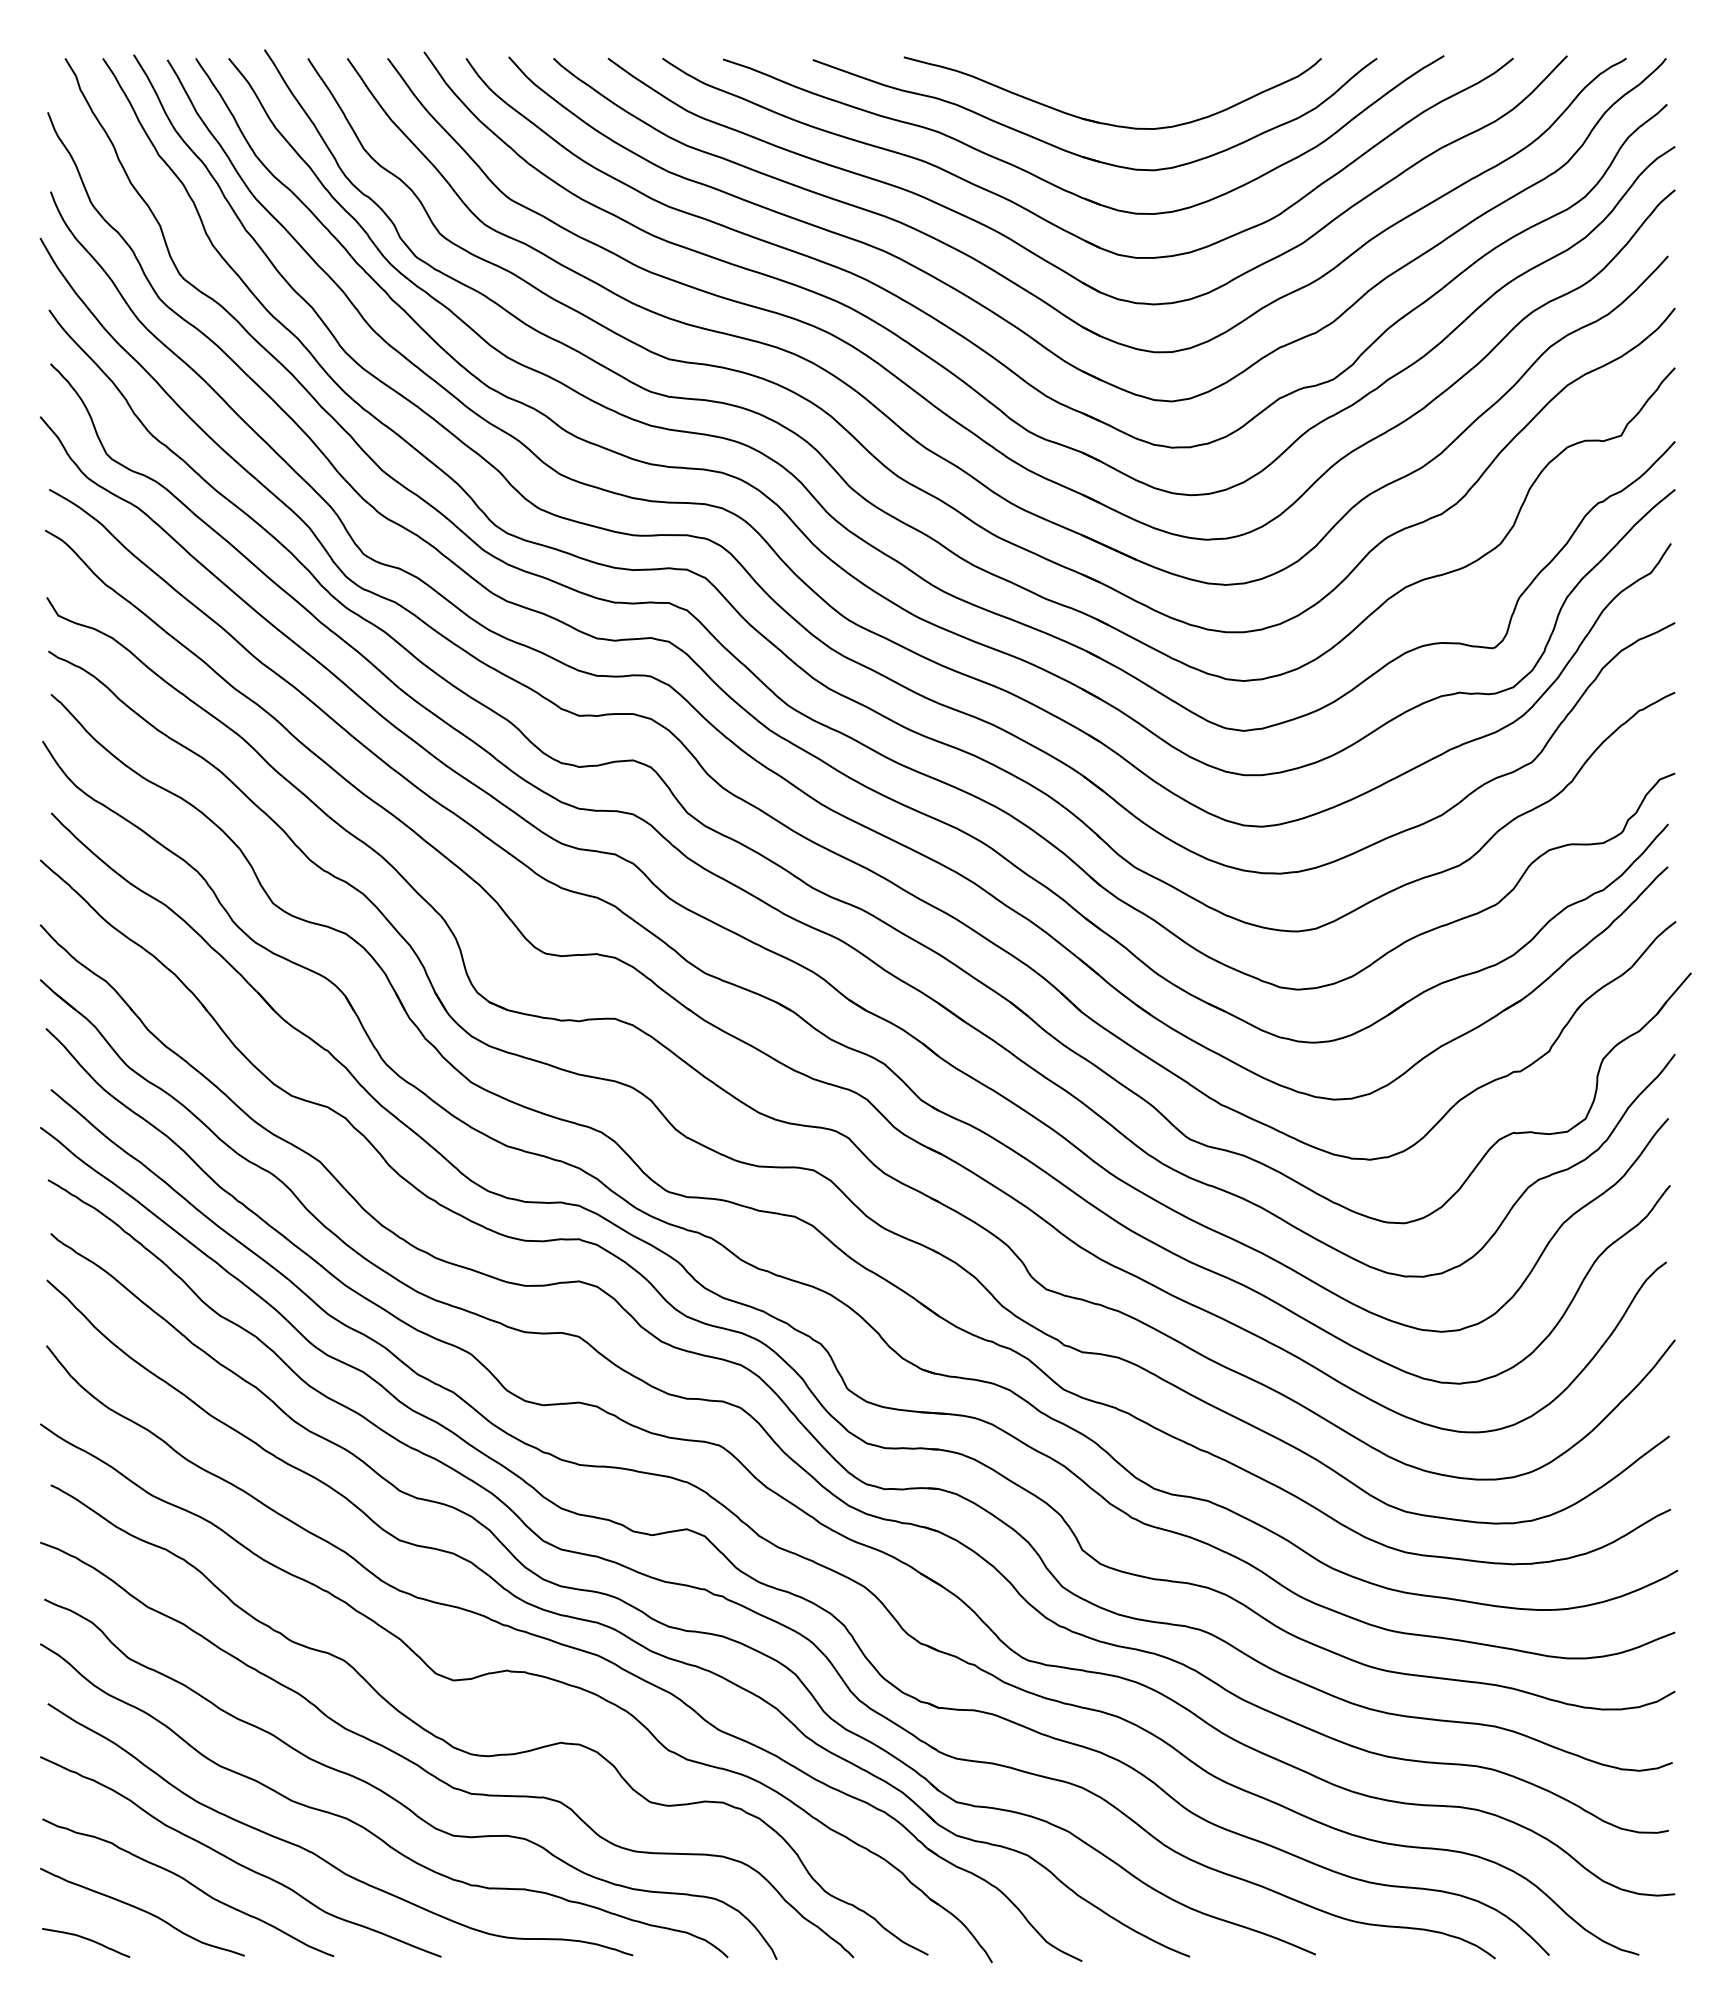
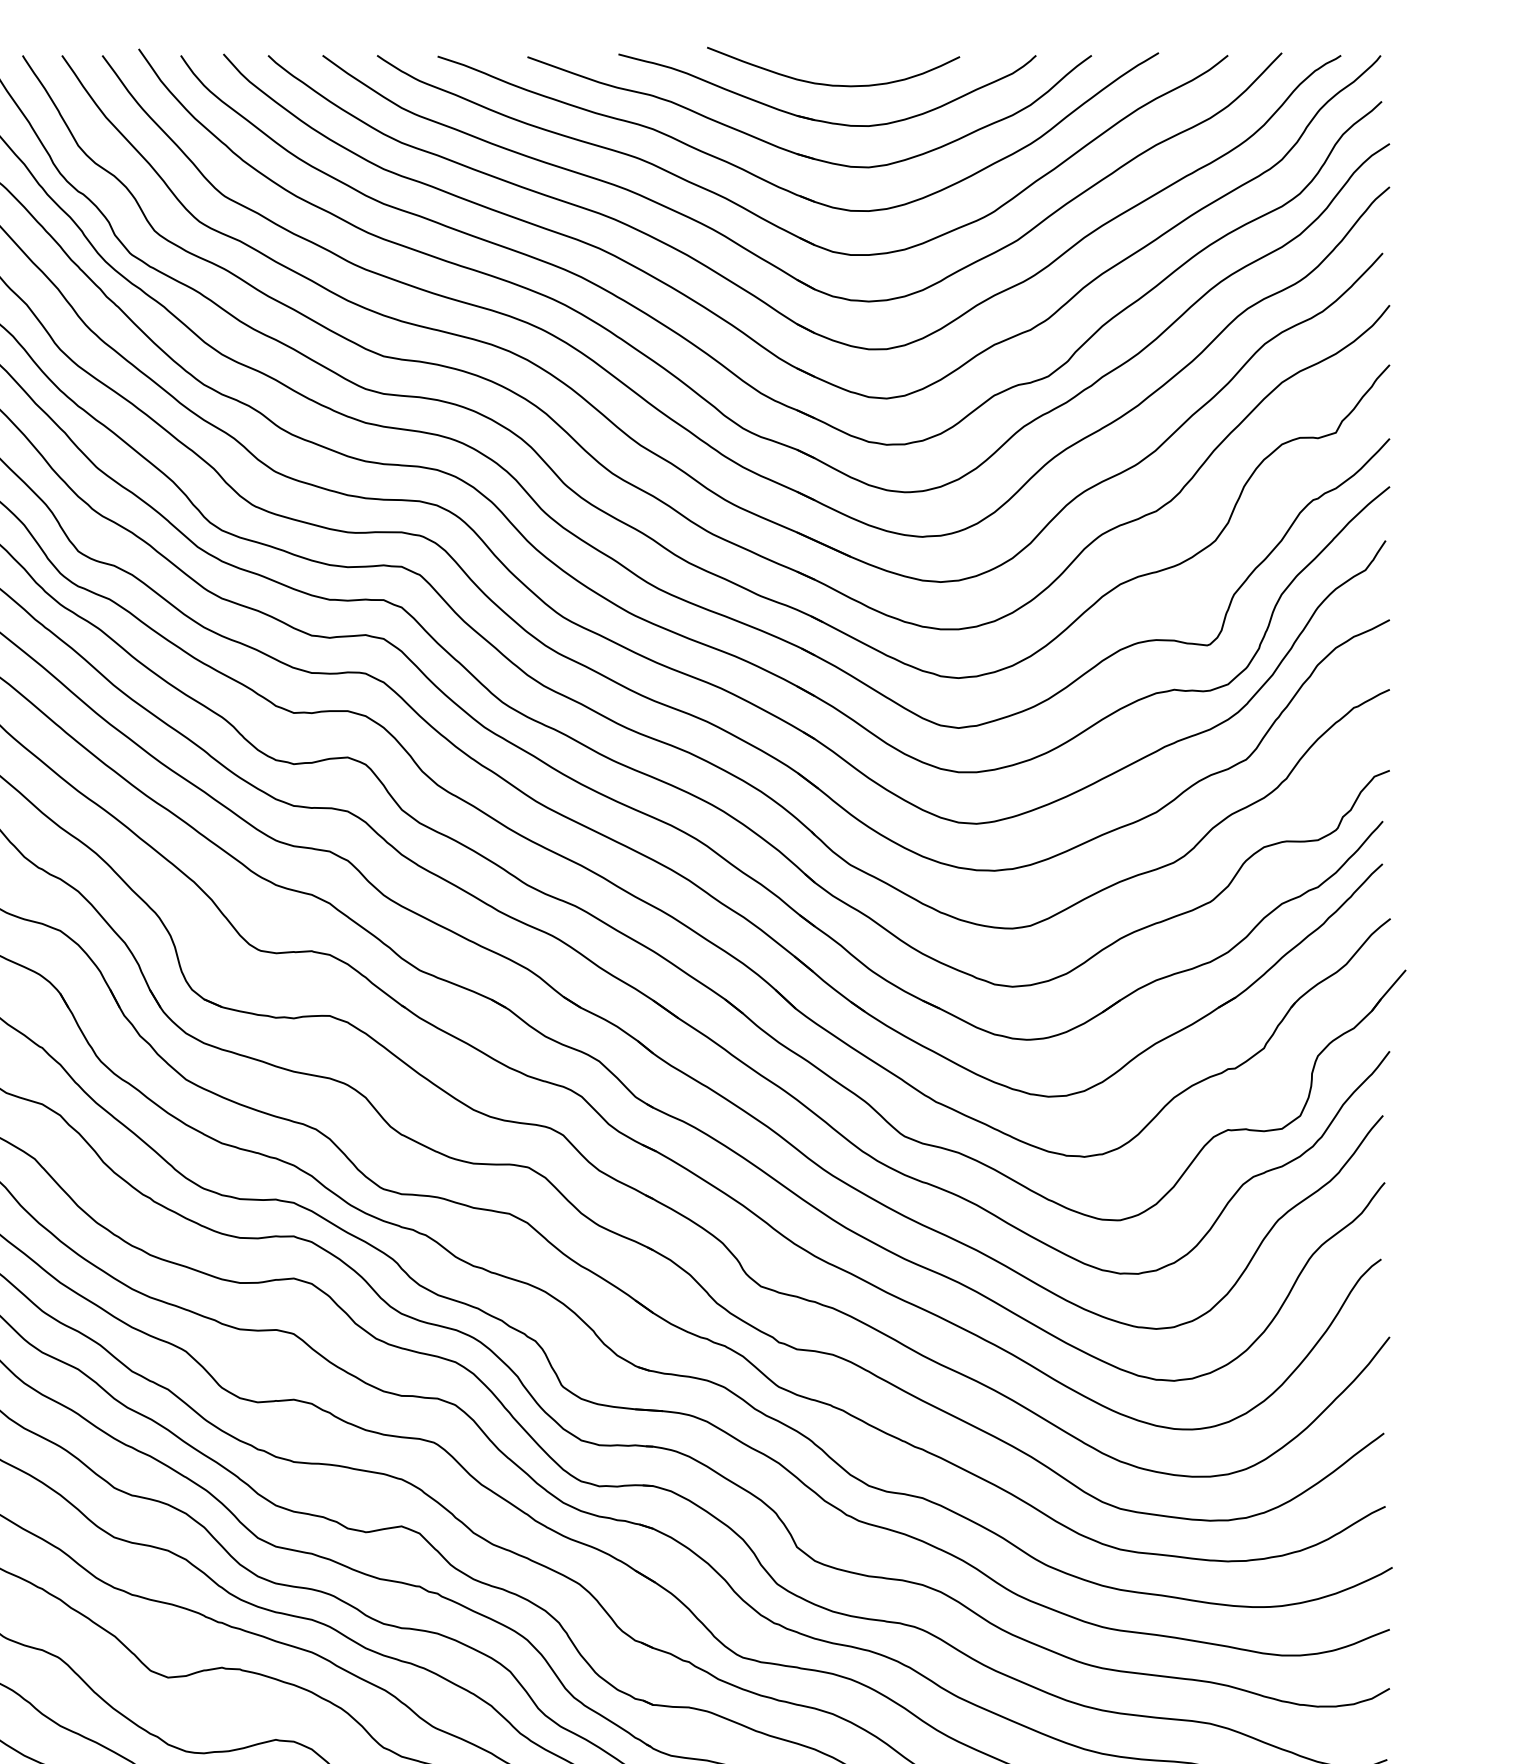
curve: (1118, 87) -> (833, 84), added

